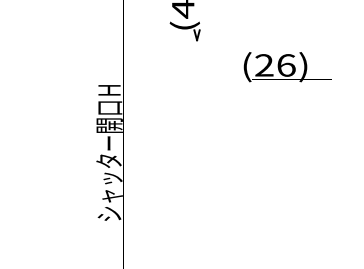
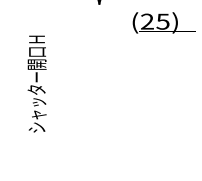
text: (286, 65) -> (163, 21), (26) -> (25)

